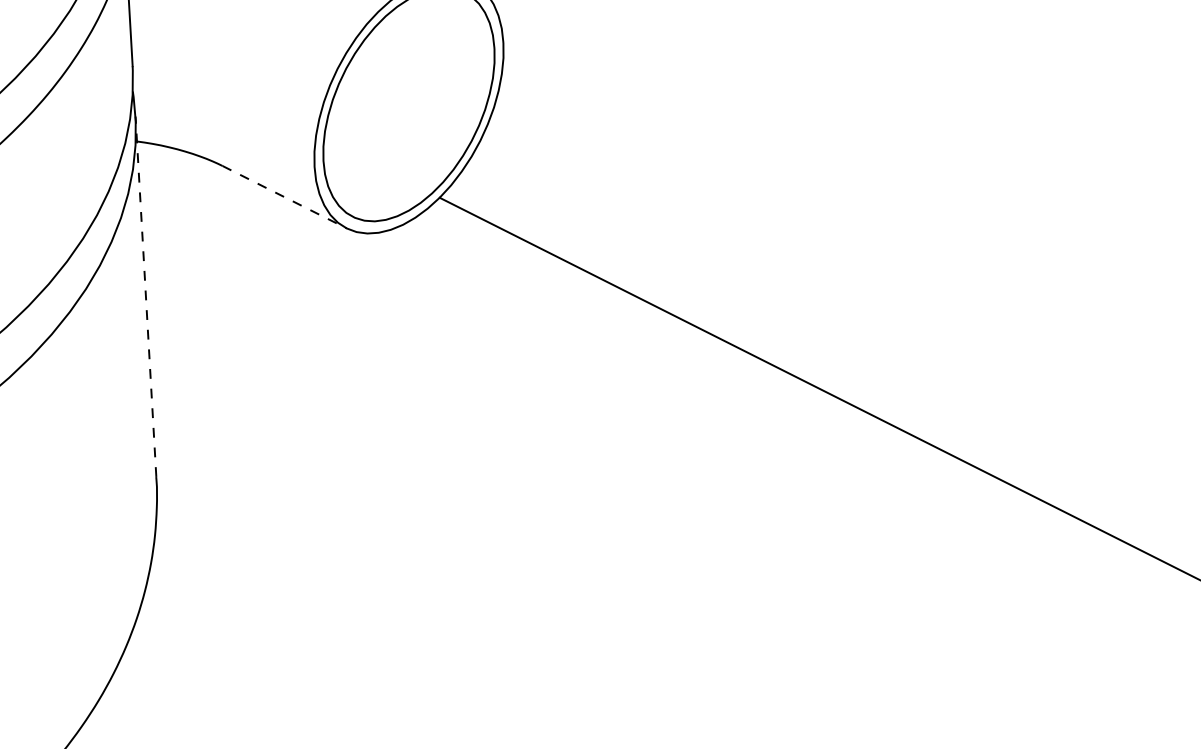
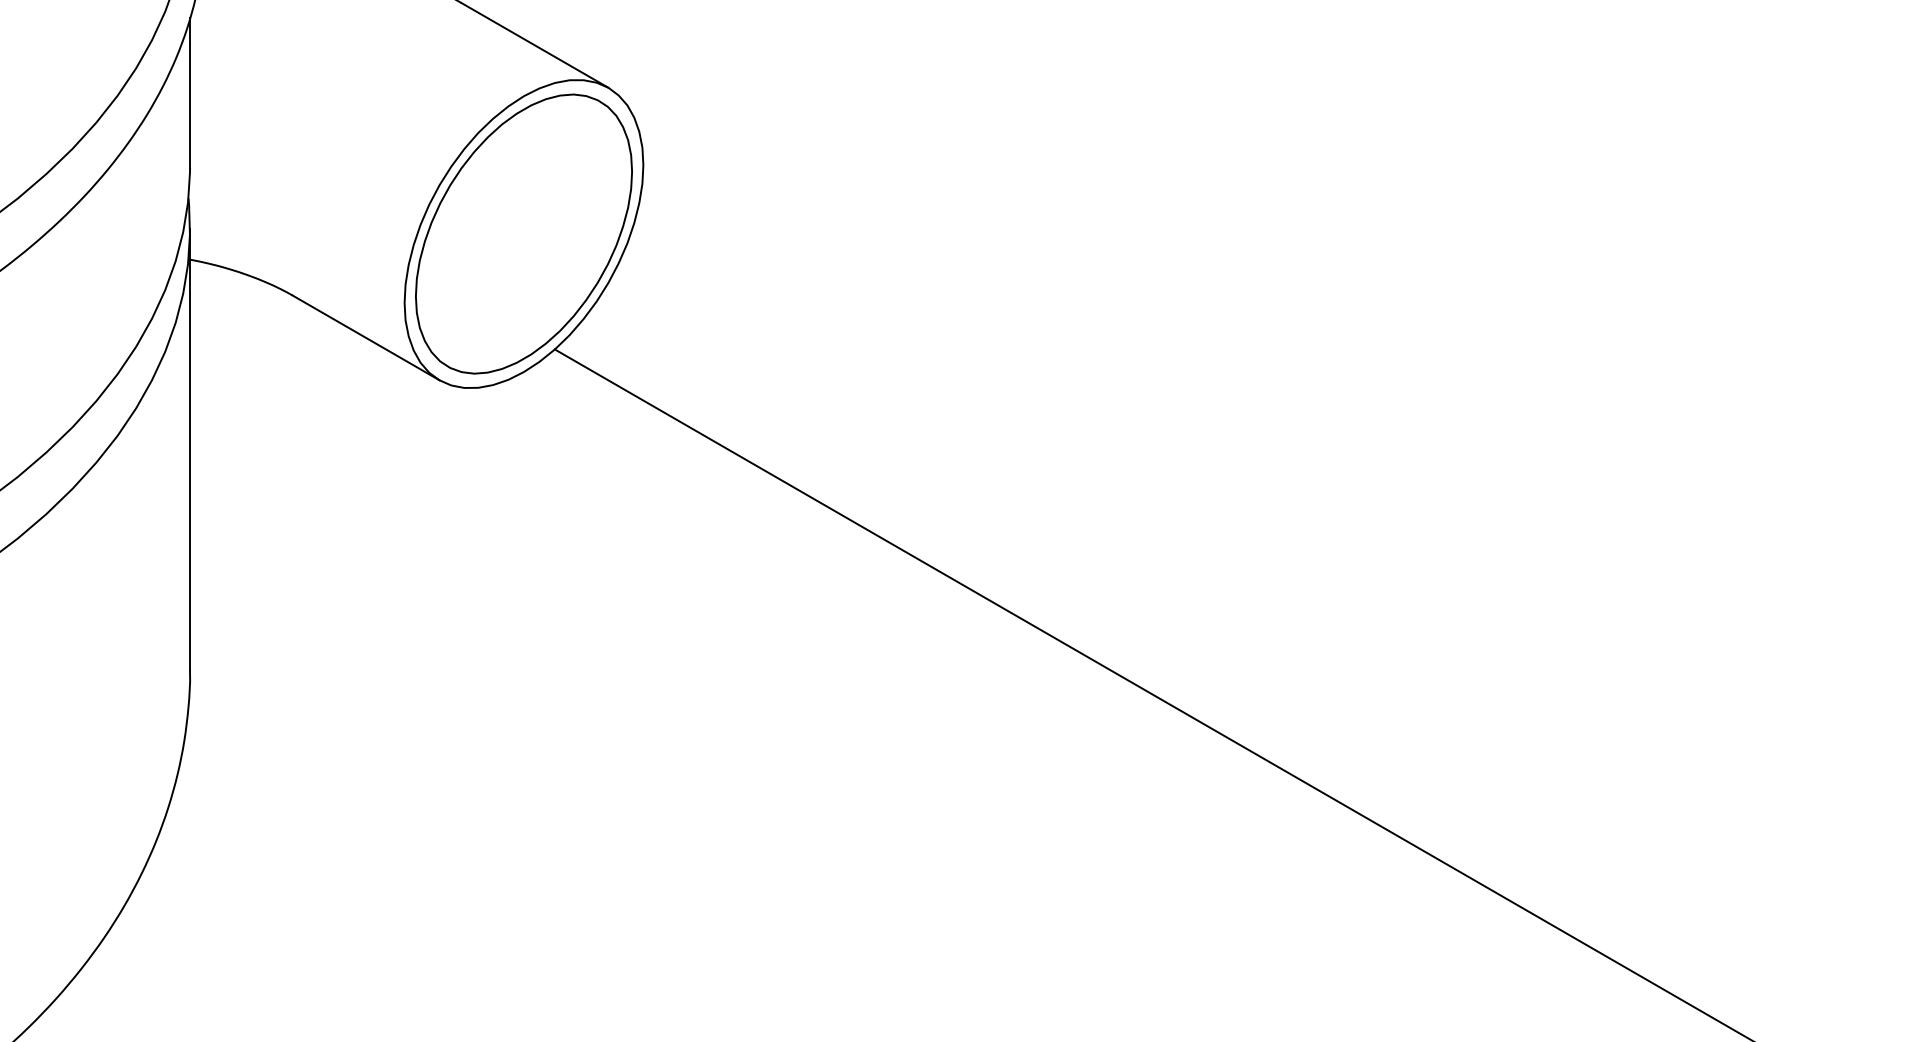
line: (285, 196) -> (366, 337), dashed -> solid
line: (146, 295) -> (190, 448), dashed -> solid

